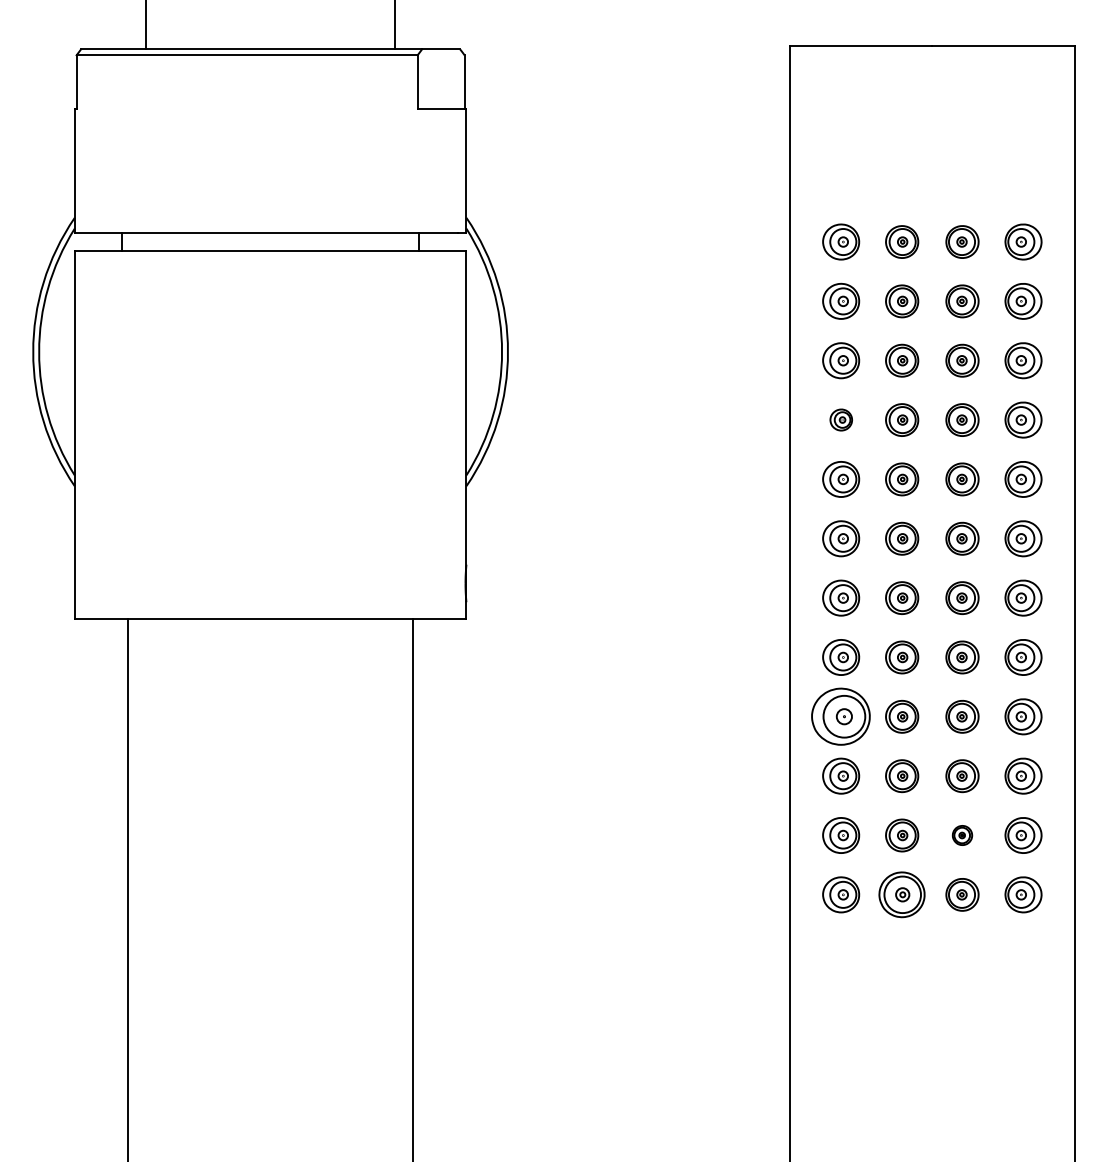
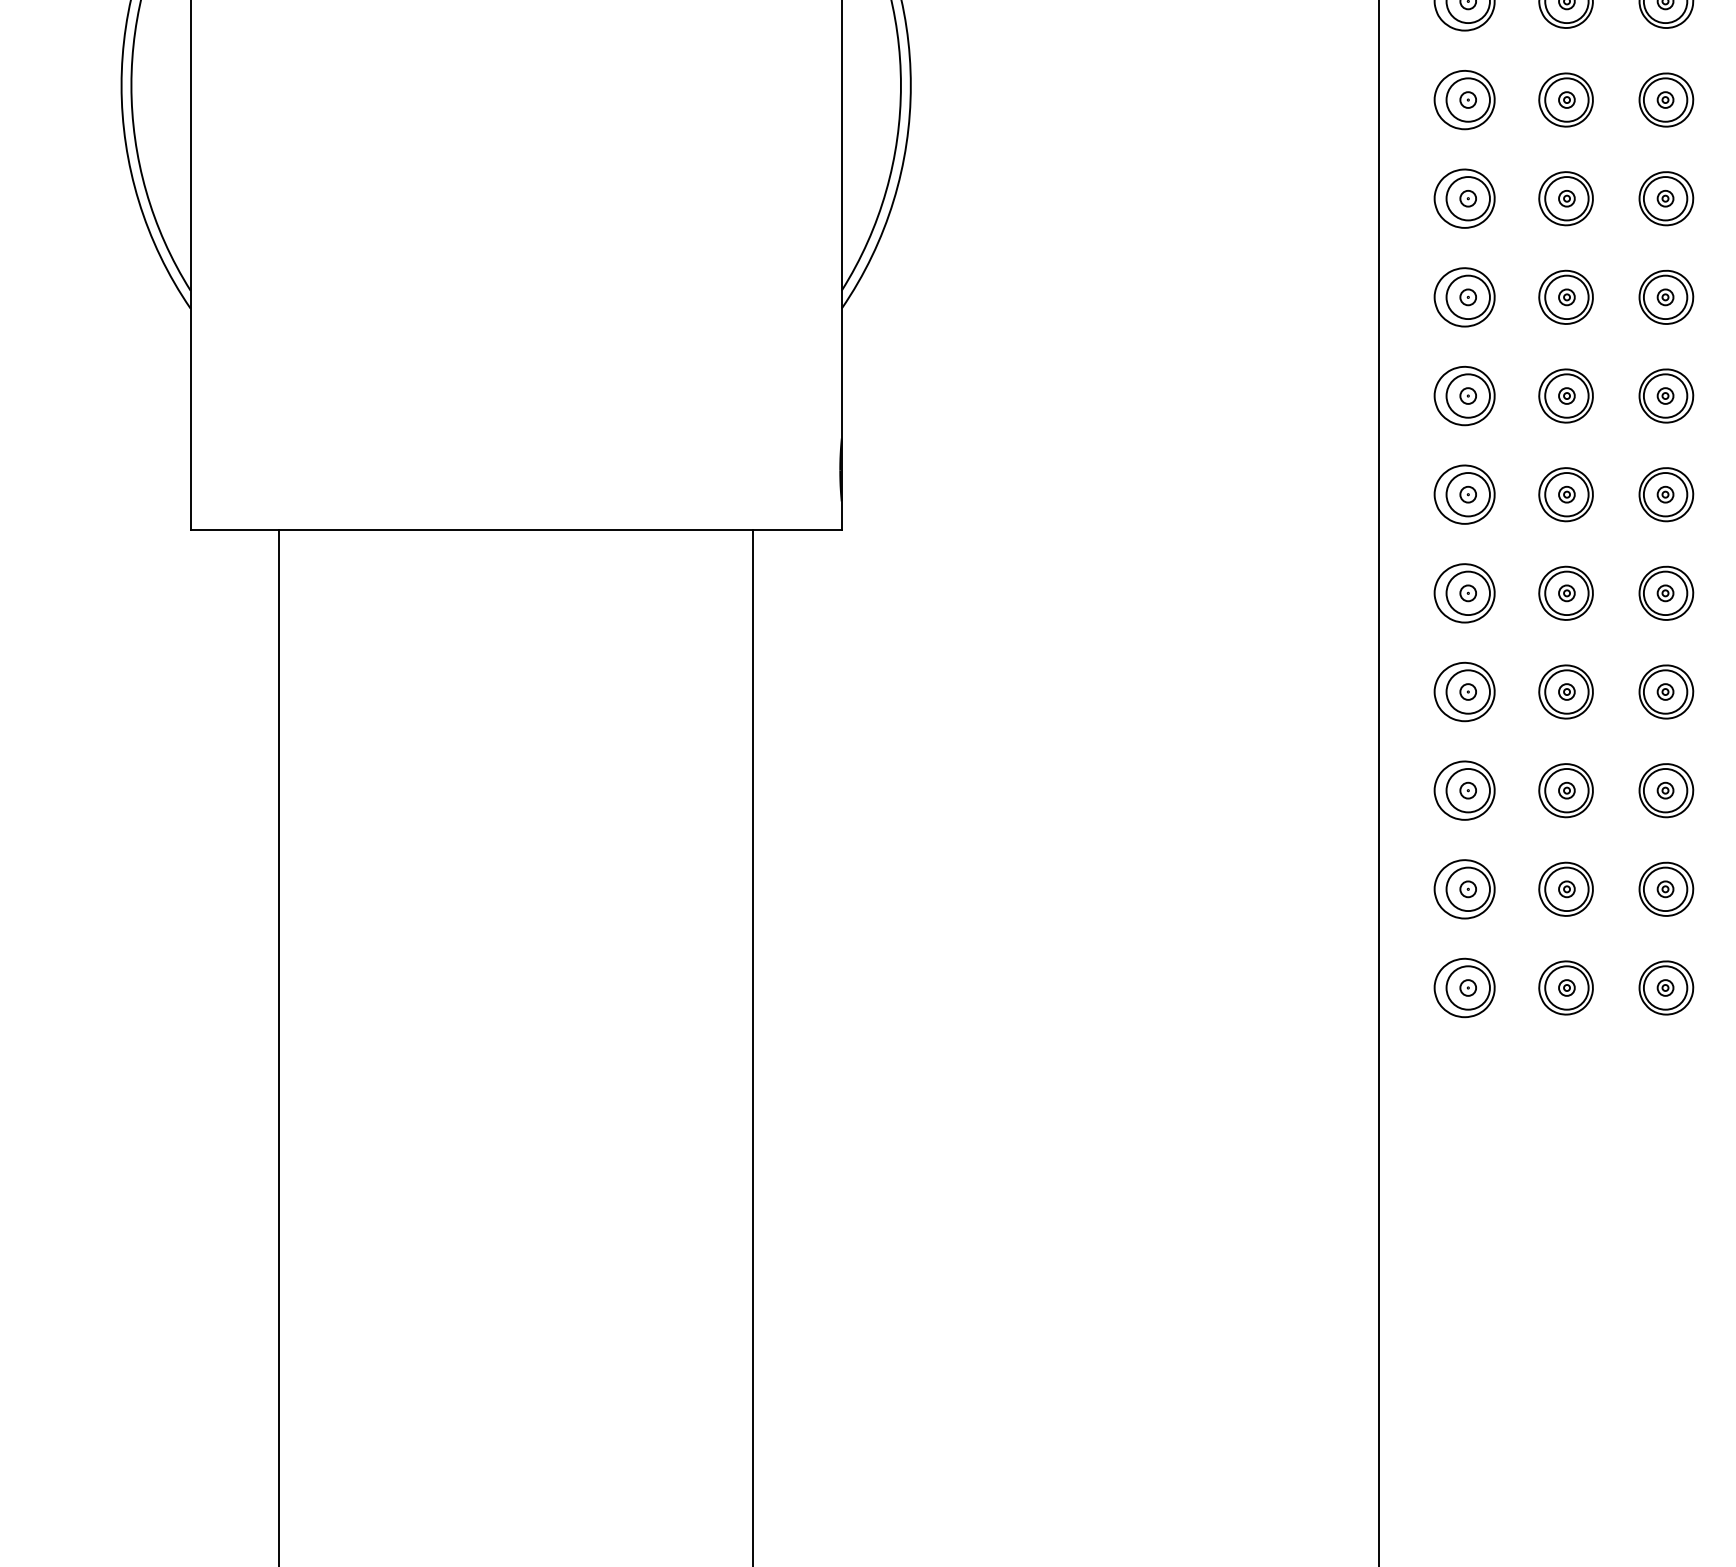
part: (841, 419) -> (1465, 197), size x1.67
part: (841, 716) -> (1465, 691), size x0.62
part: (962, 835) -> (1666, 889), size x1.67
part: (902, 894) -> (1566, 987), size x0.71

